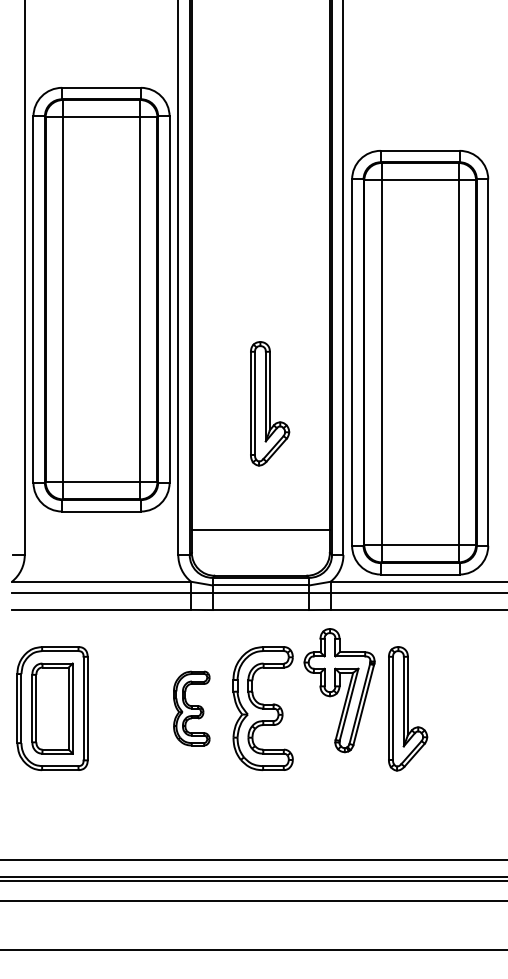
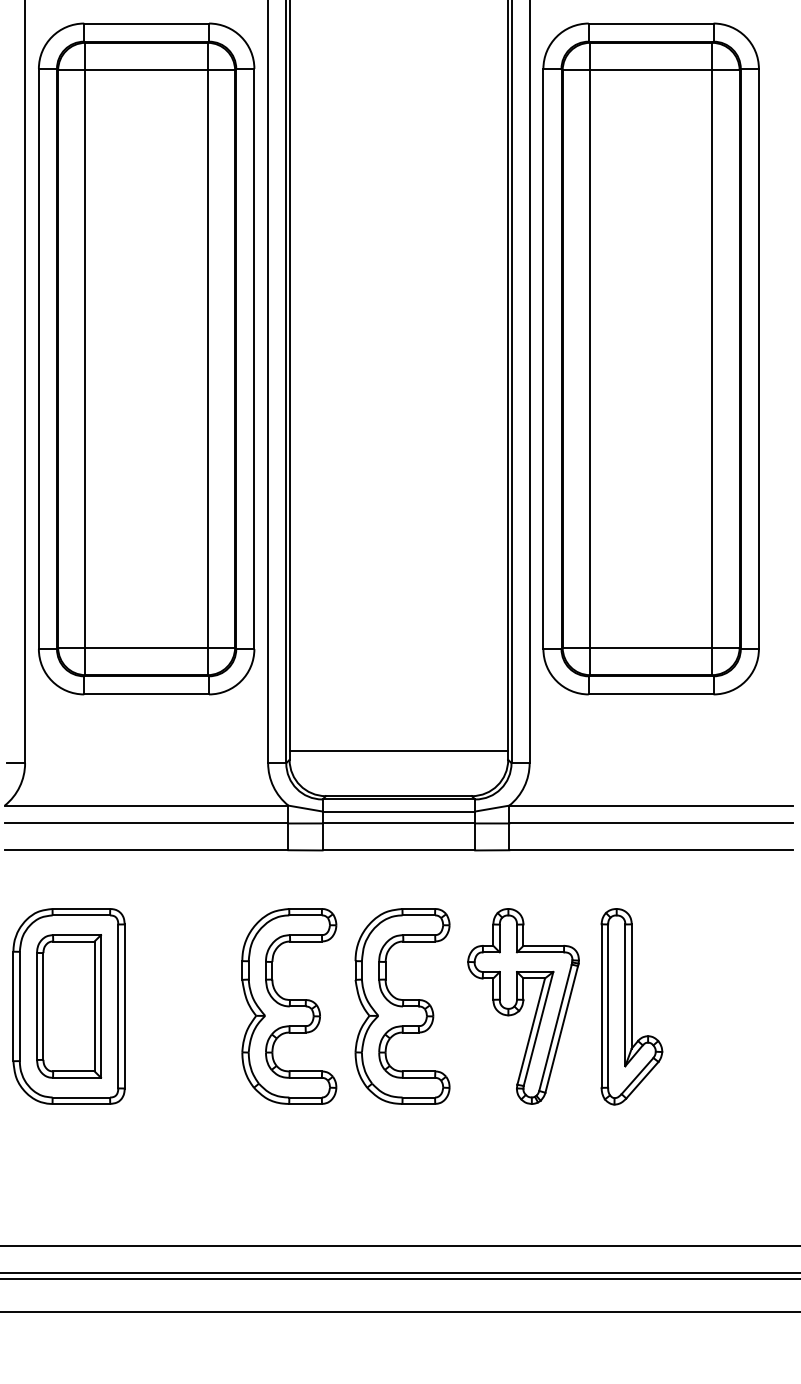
part: (420, 362) -> (651, 358), moved
part: (270, 403) -> (414, 523), removed
line: (260, 530) -> (398, 751), moved
part: (339, 690) -> (523, 1006), moved
part: (191, 708) -> (289, 1006), size x1.67

